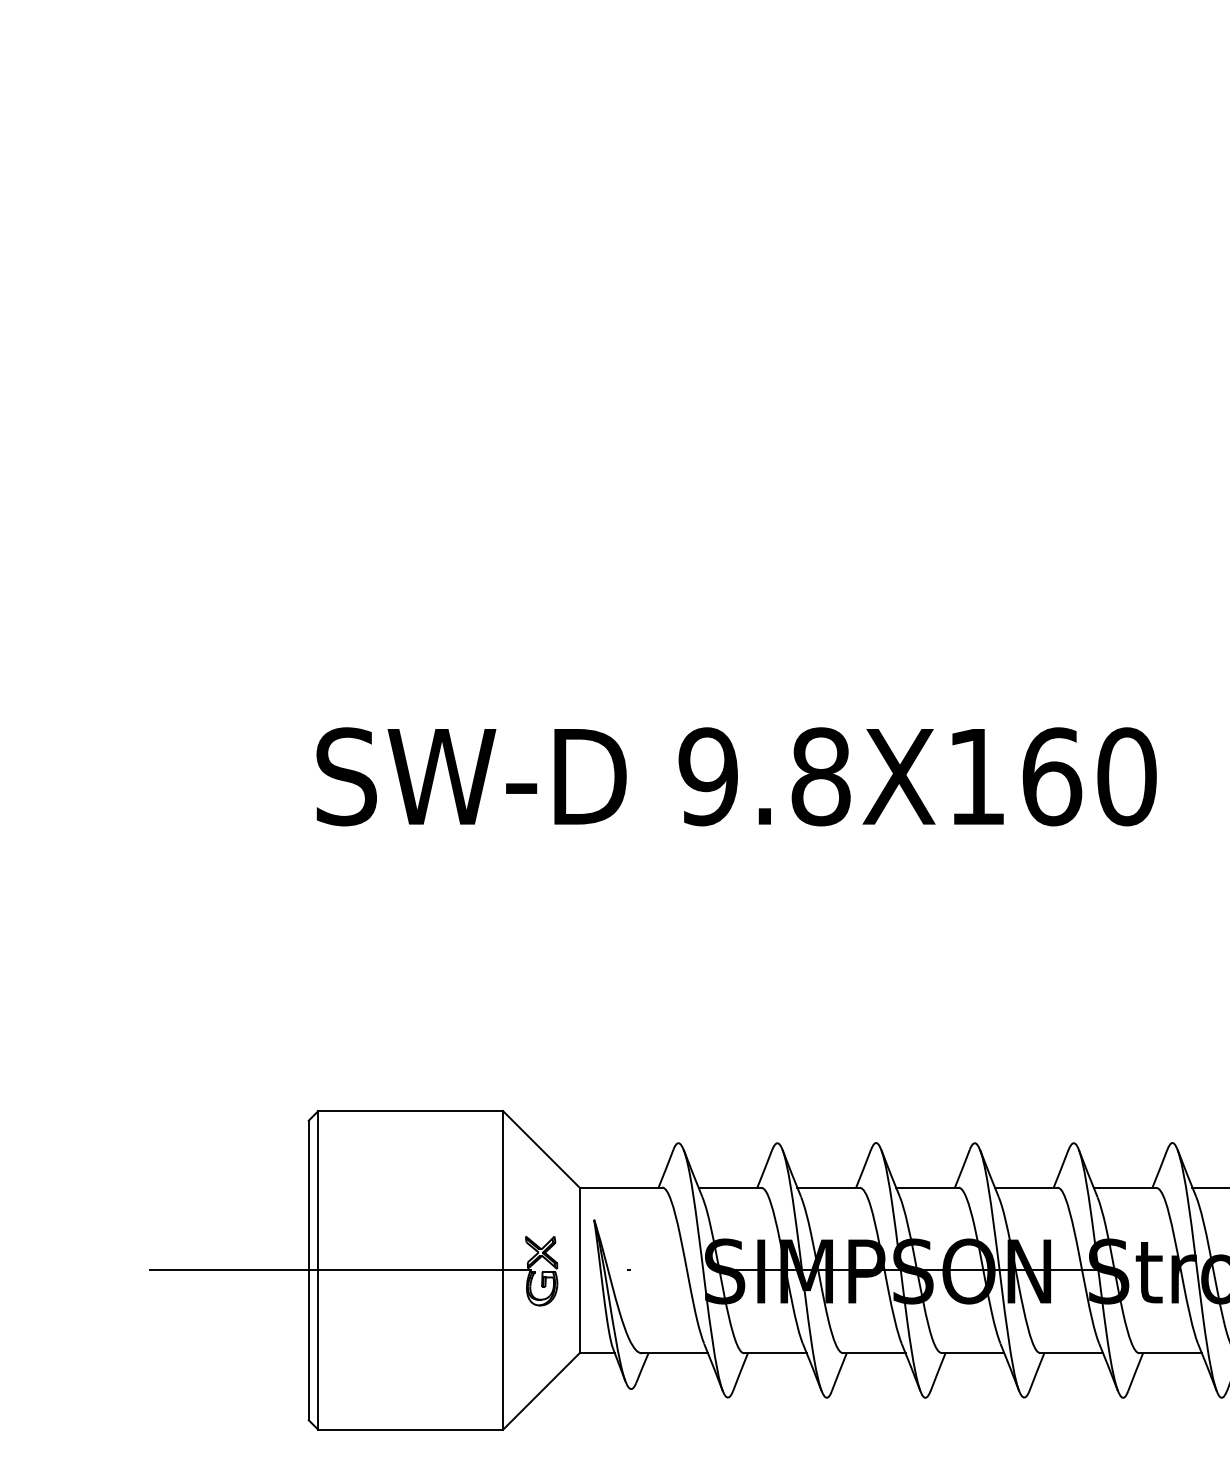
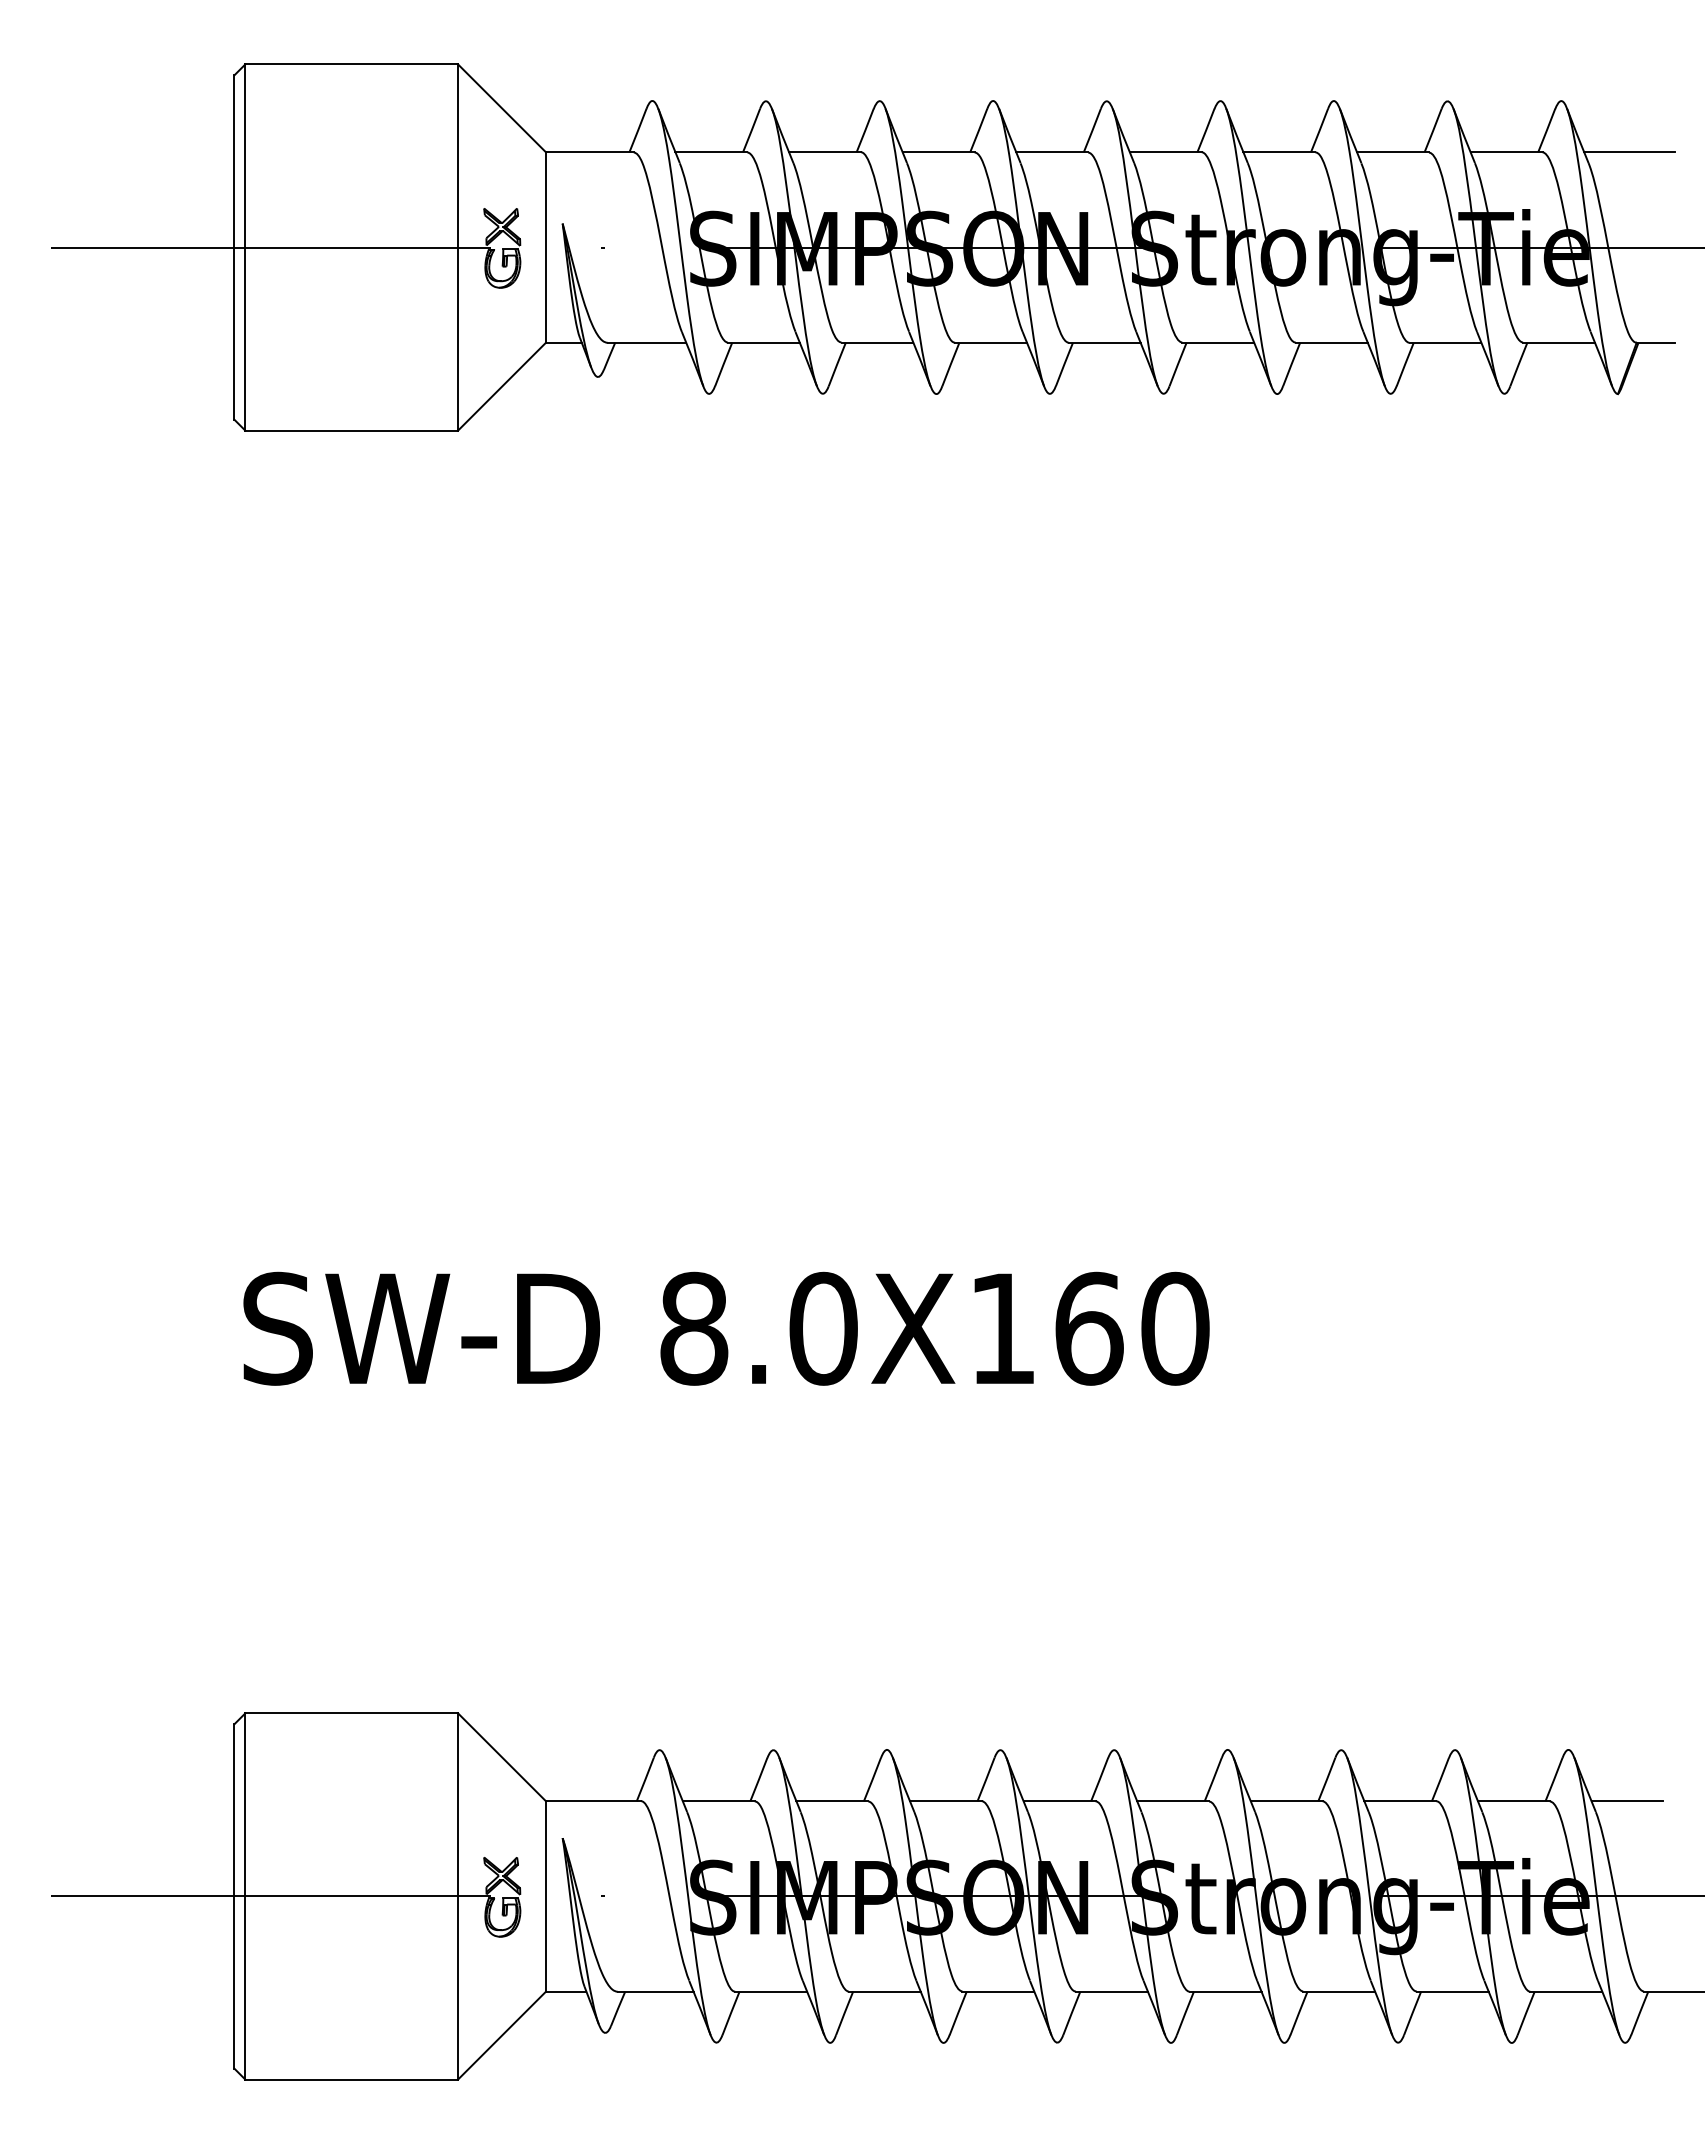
text: (764, 776) -> (758, 1328), 9.8X160 -> 8.0X160

